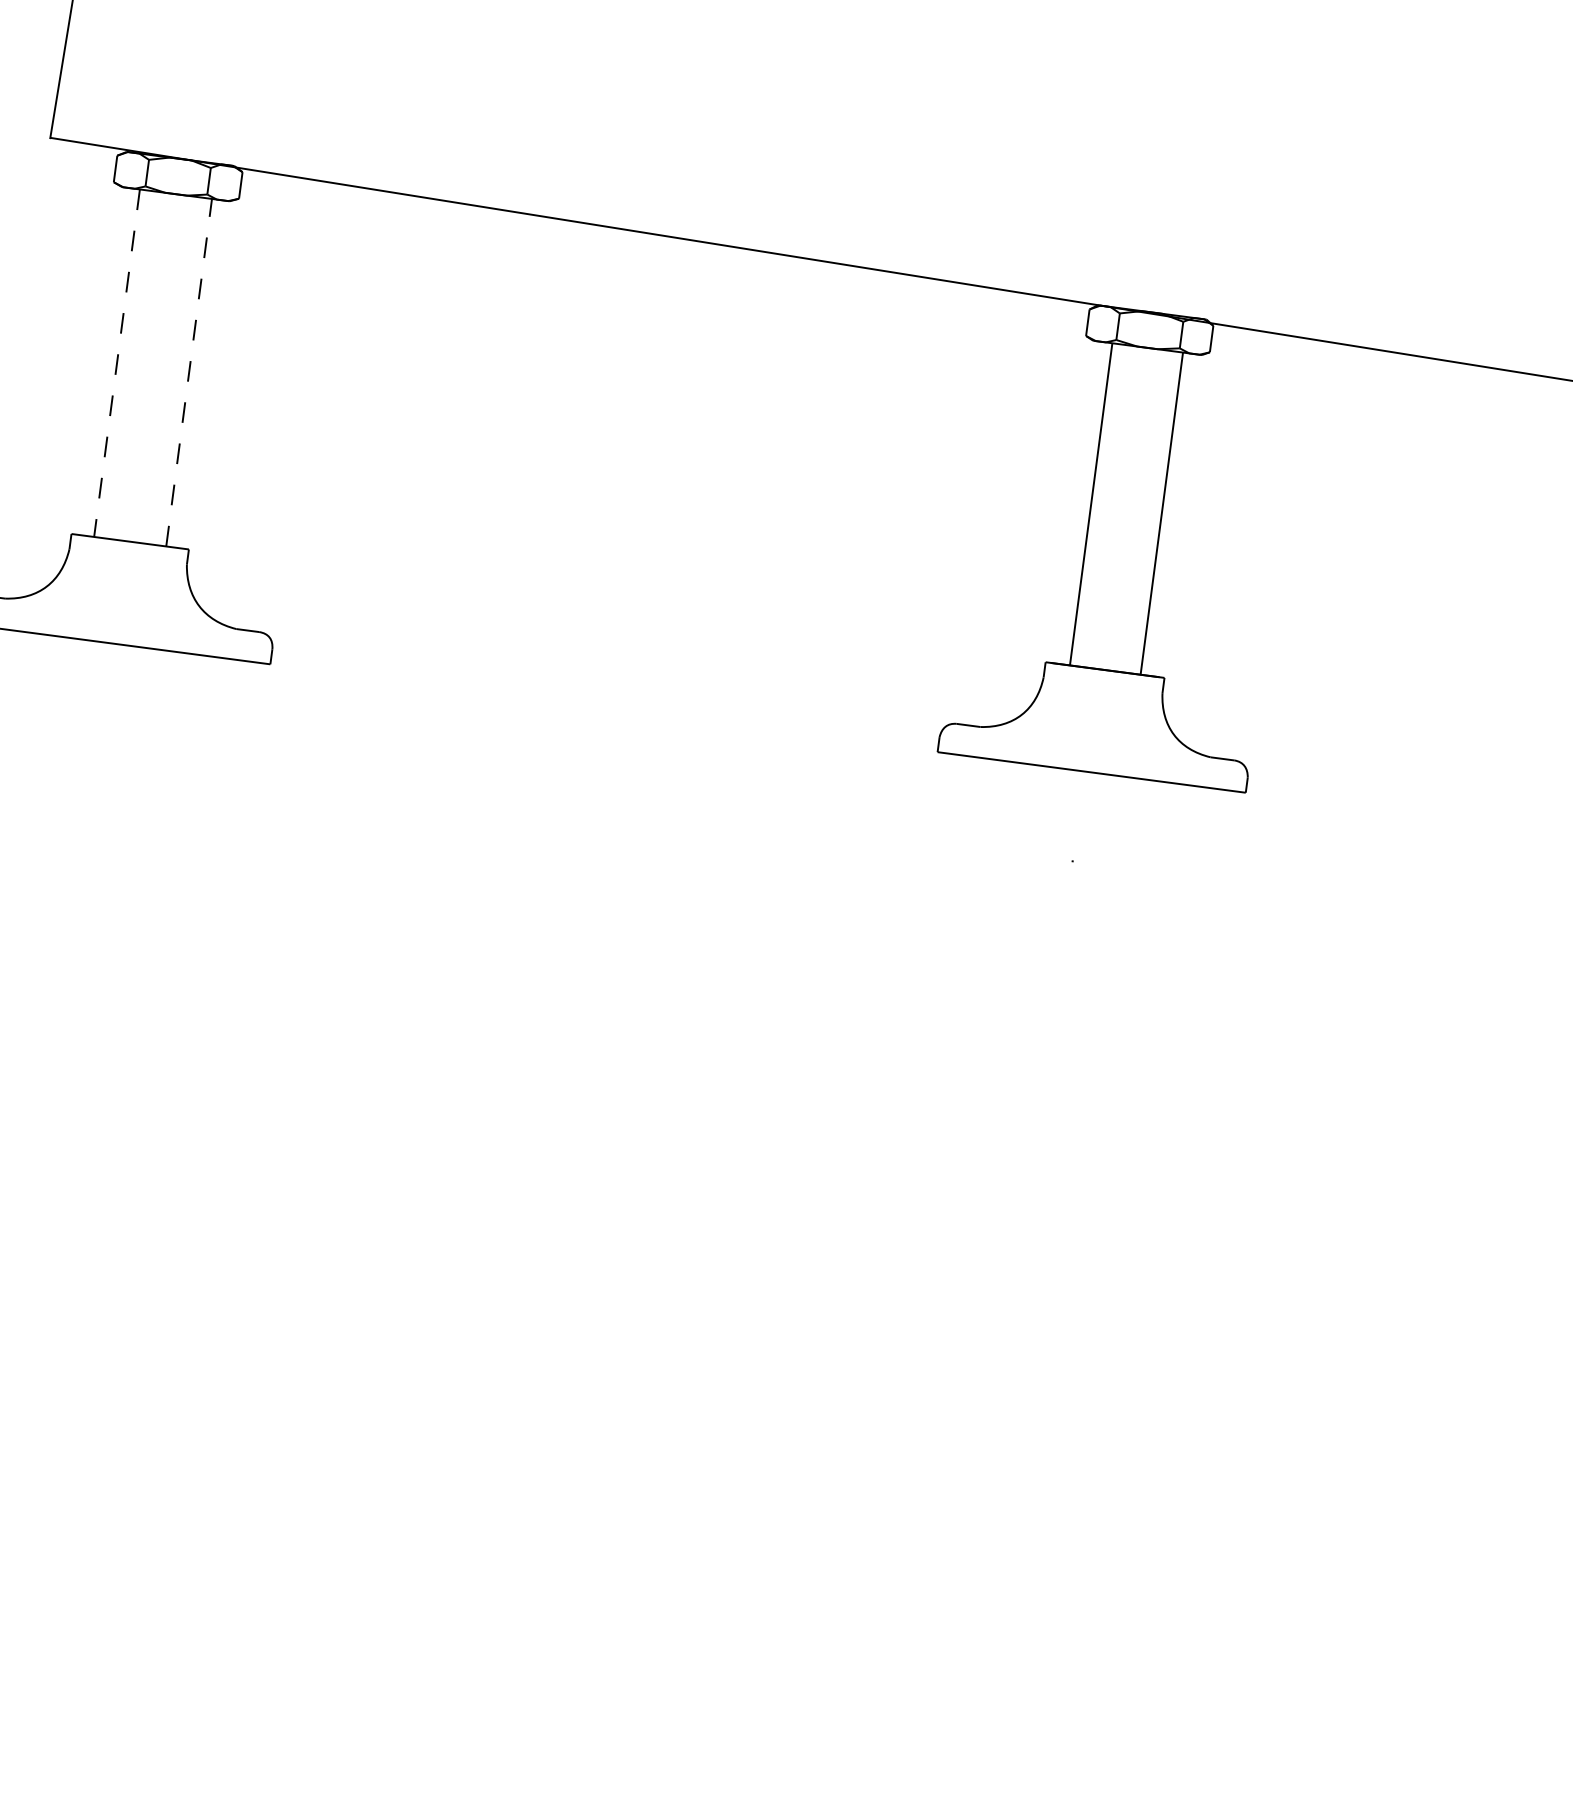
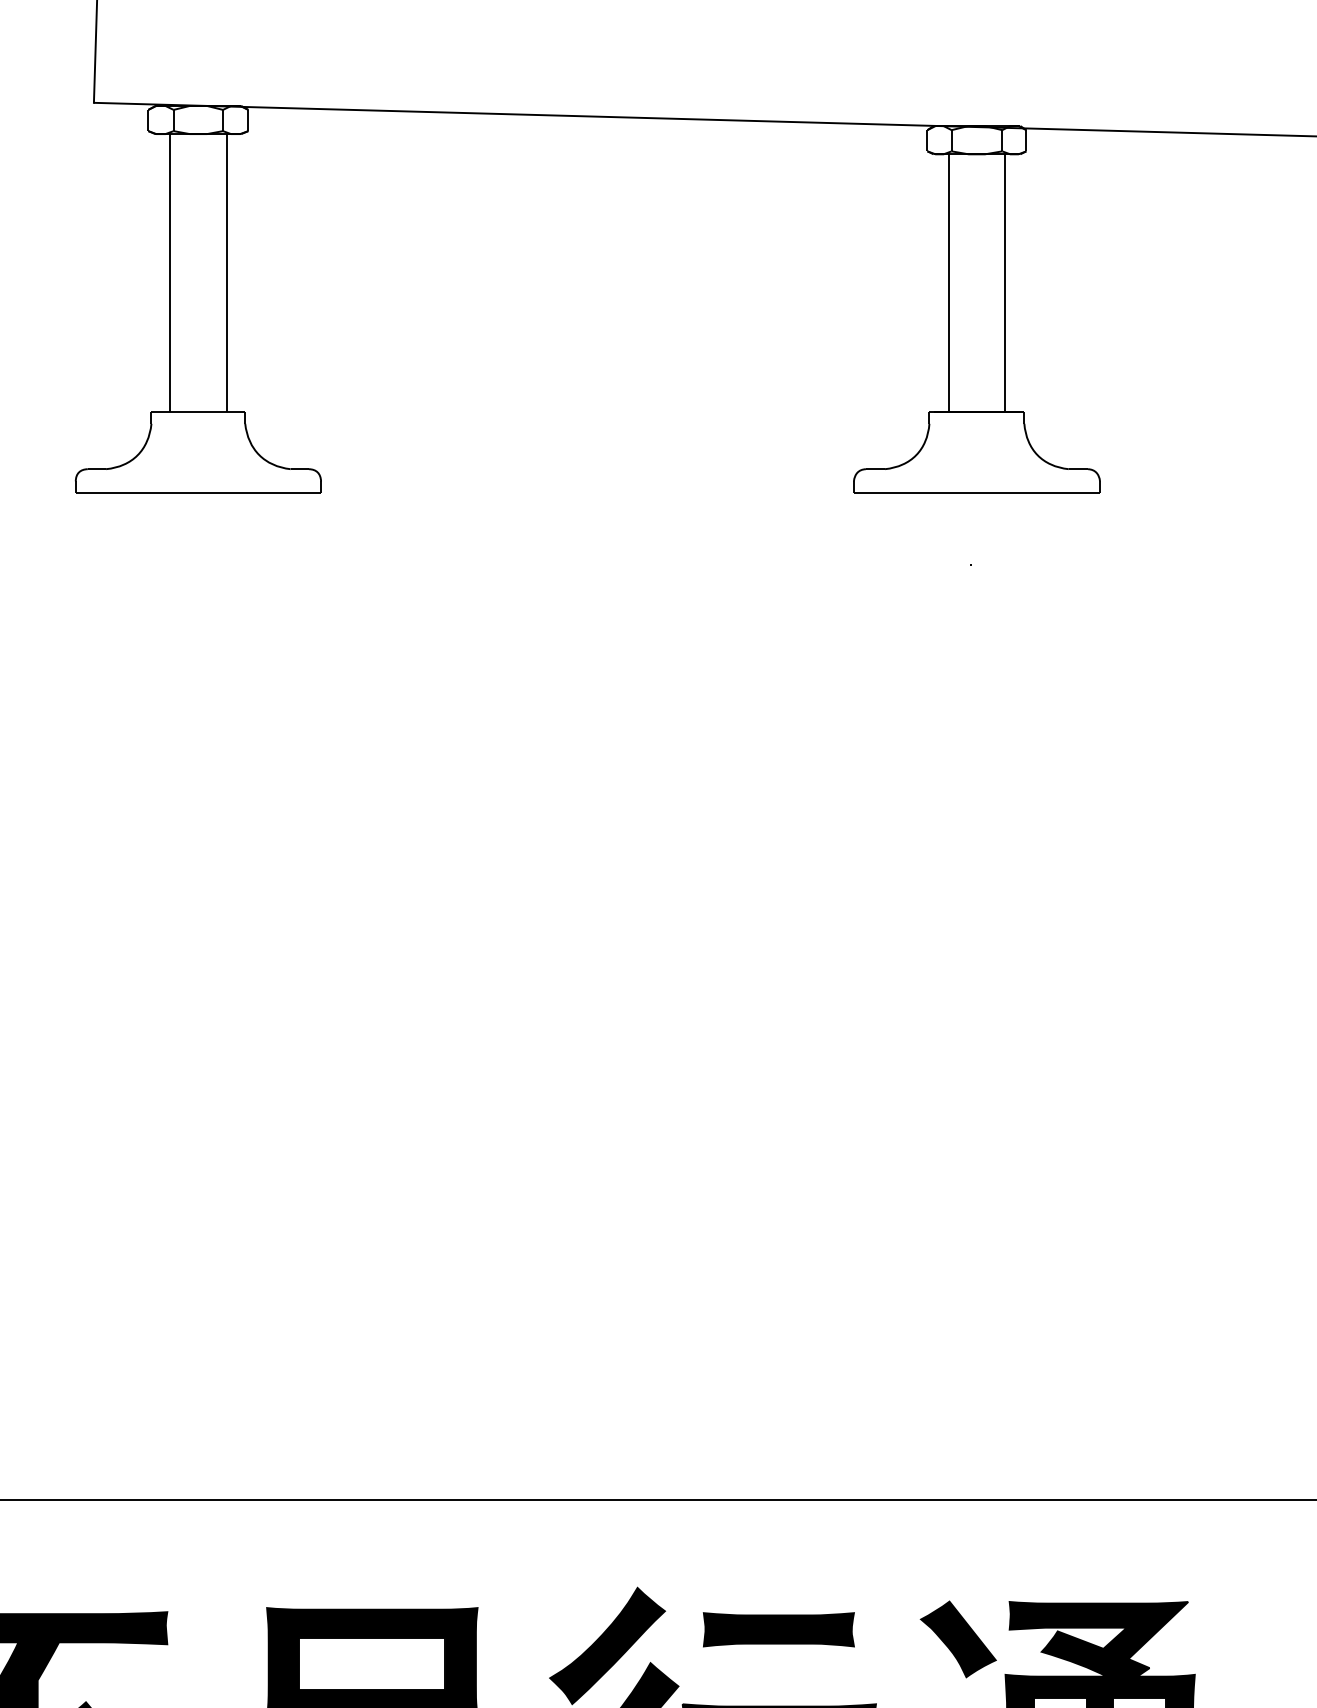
line: (116, 362) -> (169, 272), dashed -> solid
line: (189, 372) -> (227, 272), dashed -> solid

